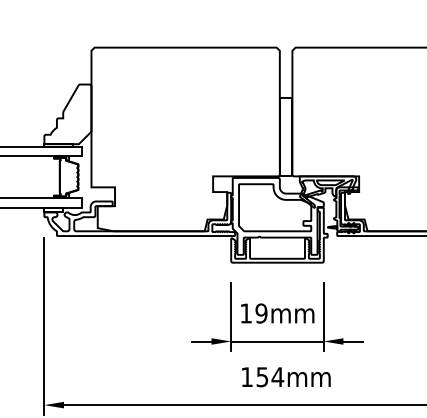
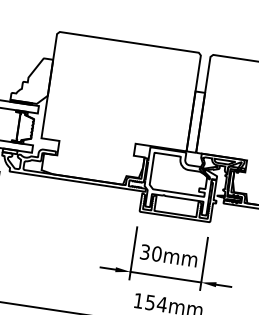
text: (253, 313) -> (150, 253), 19mm -> 30mm

